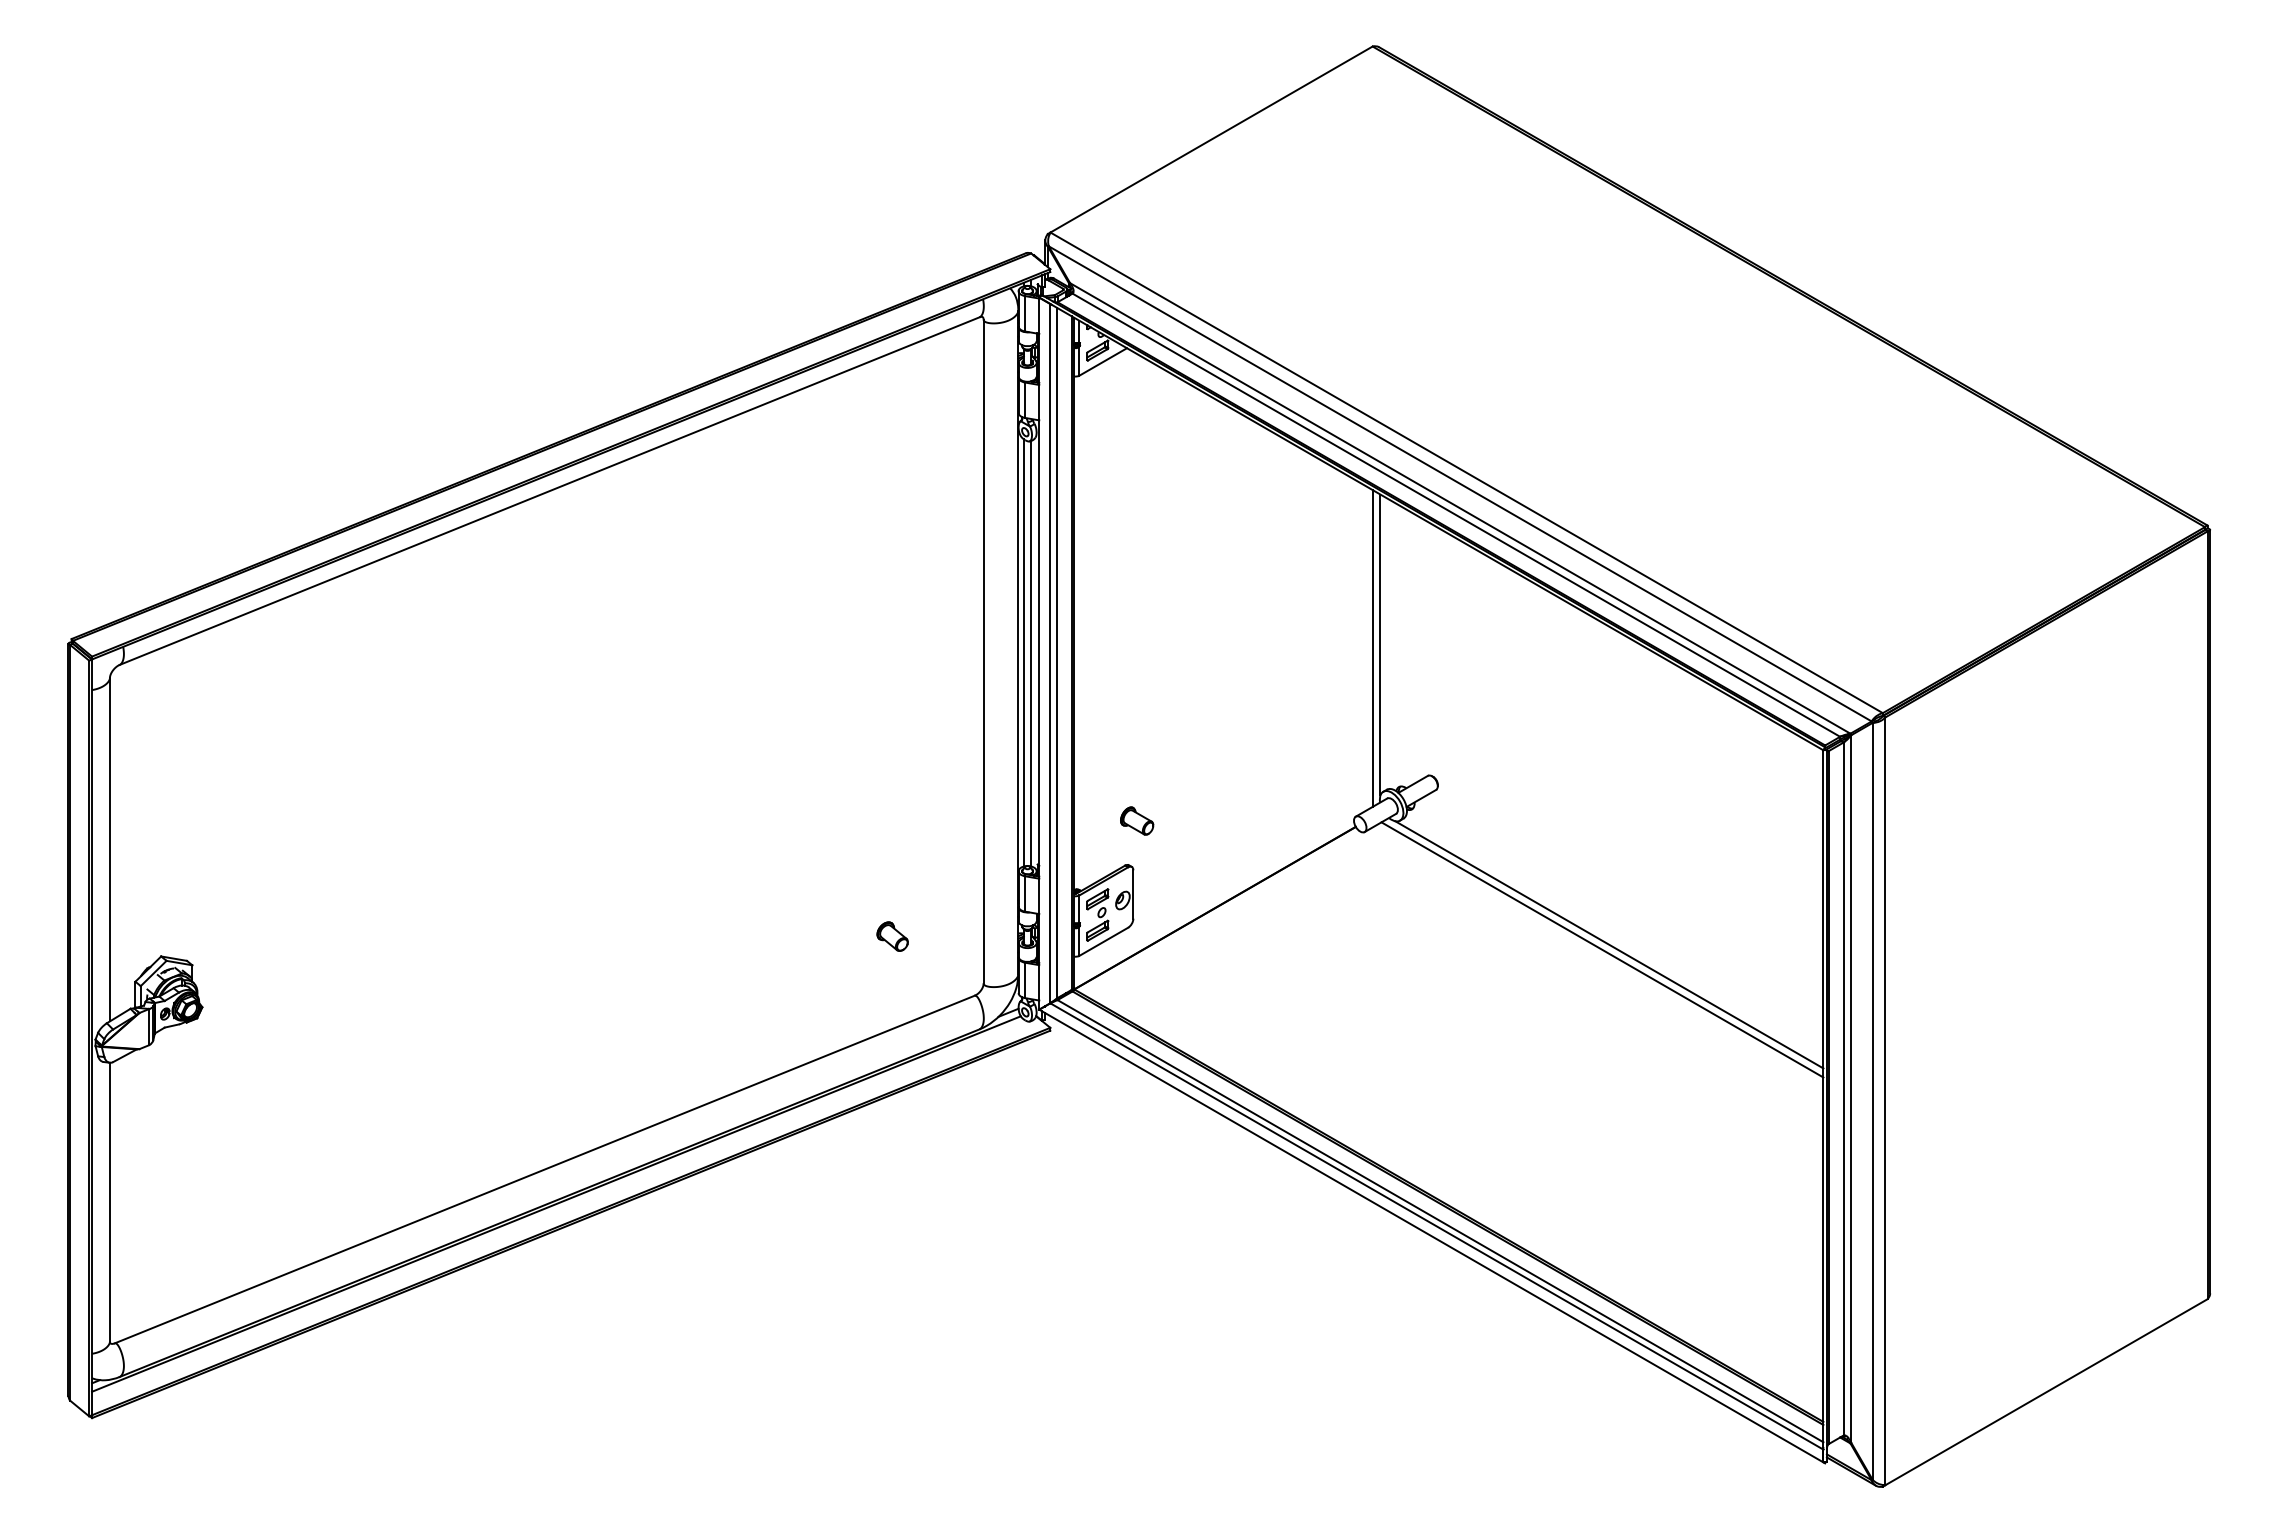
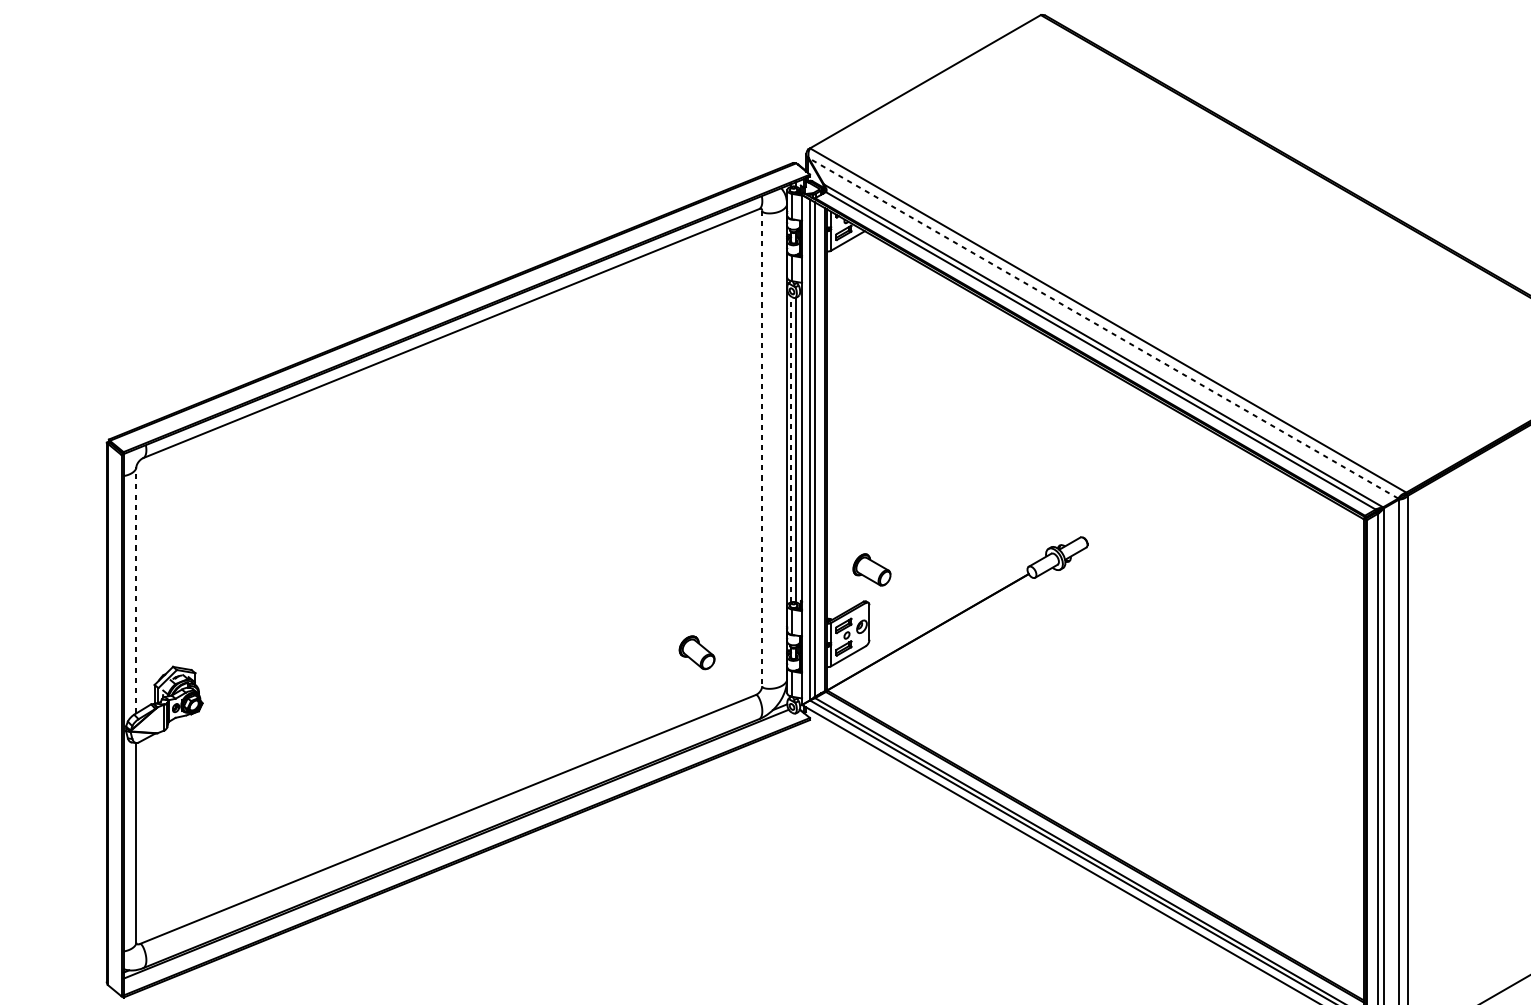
line: (1459, 483) -> (1103, 328), solid -> dashed
line: (1380, 644) -> (1046, 443), removed
line: (1372, 648) -> (1040, 446), removed
line: (983, 651) -> (762, 448), solid -> dashed
line: (1023, 652) -> (790, 449), solid -> dashed
part: (1137, 820) -> (872, 569), size x1.6
line: (109, 849) -> (136, 590), solid -> dashed
part: (892, 936) -> (696, 652), size x1.6
line: (1609, 944) -> (1210, 658), removed
line: (1602, 949) -> (1205, 661), removed

